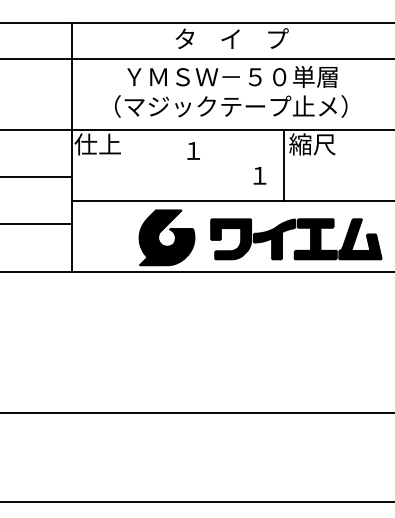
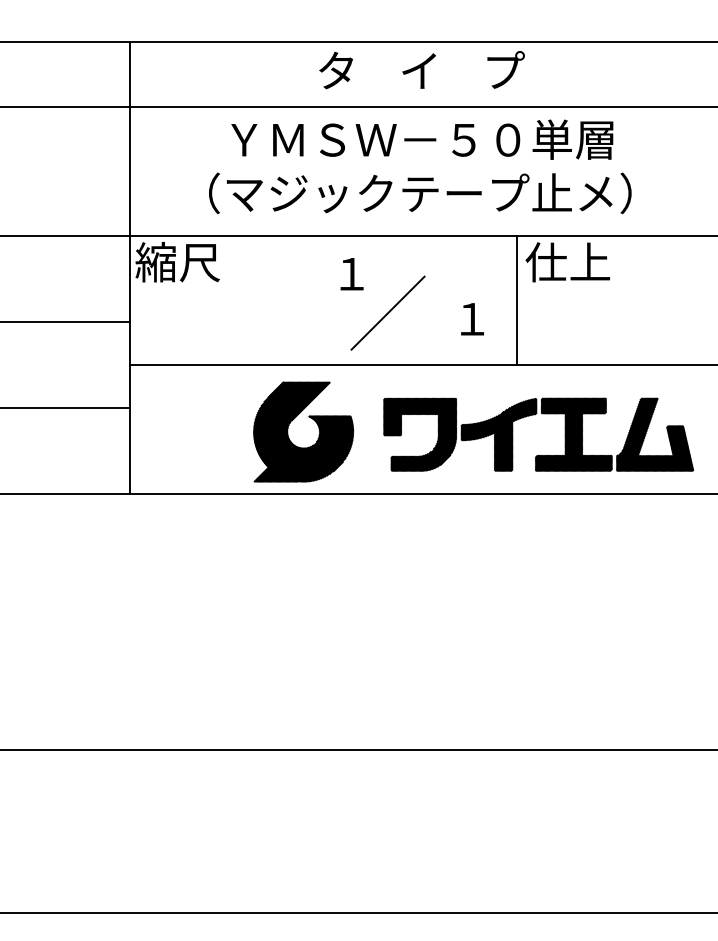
text: (97, 144) -> (177, 262), 仕上 -> 縮尺
text: (312, 144) -> (567, 262), 縮尺 -> 仕上
line: (213, 172) -> (388, 313), added

